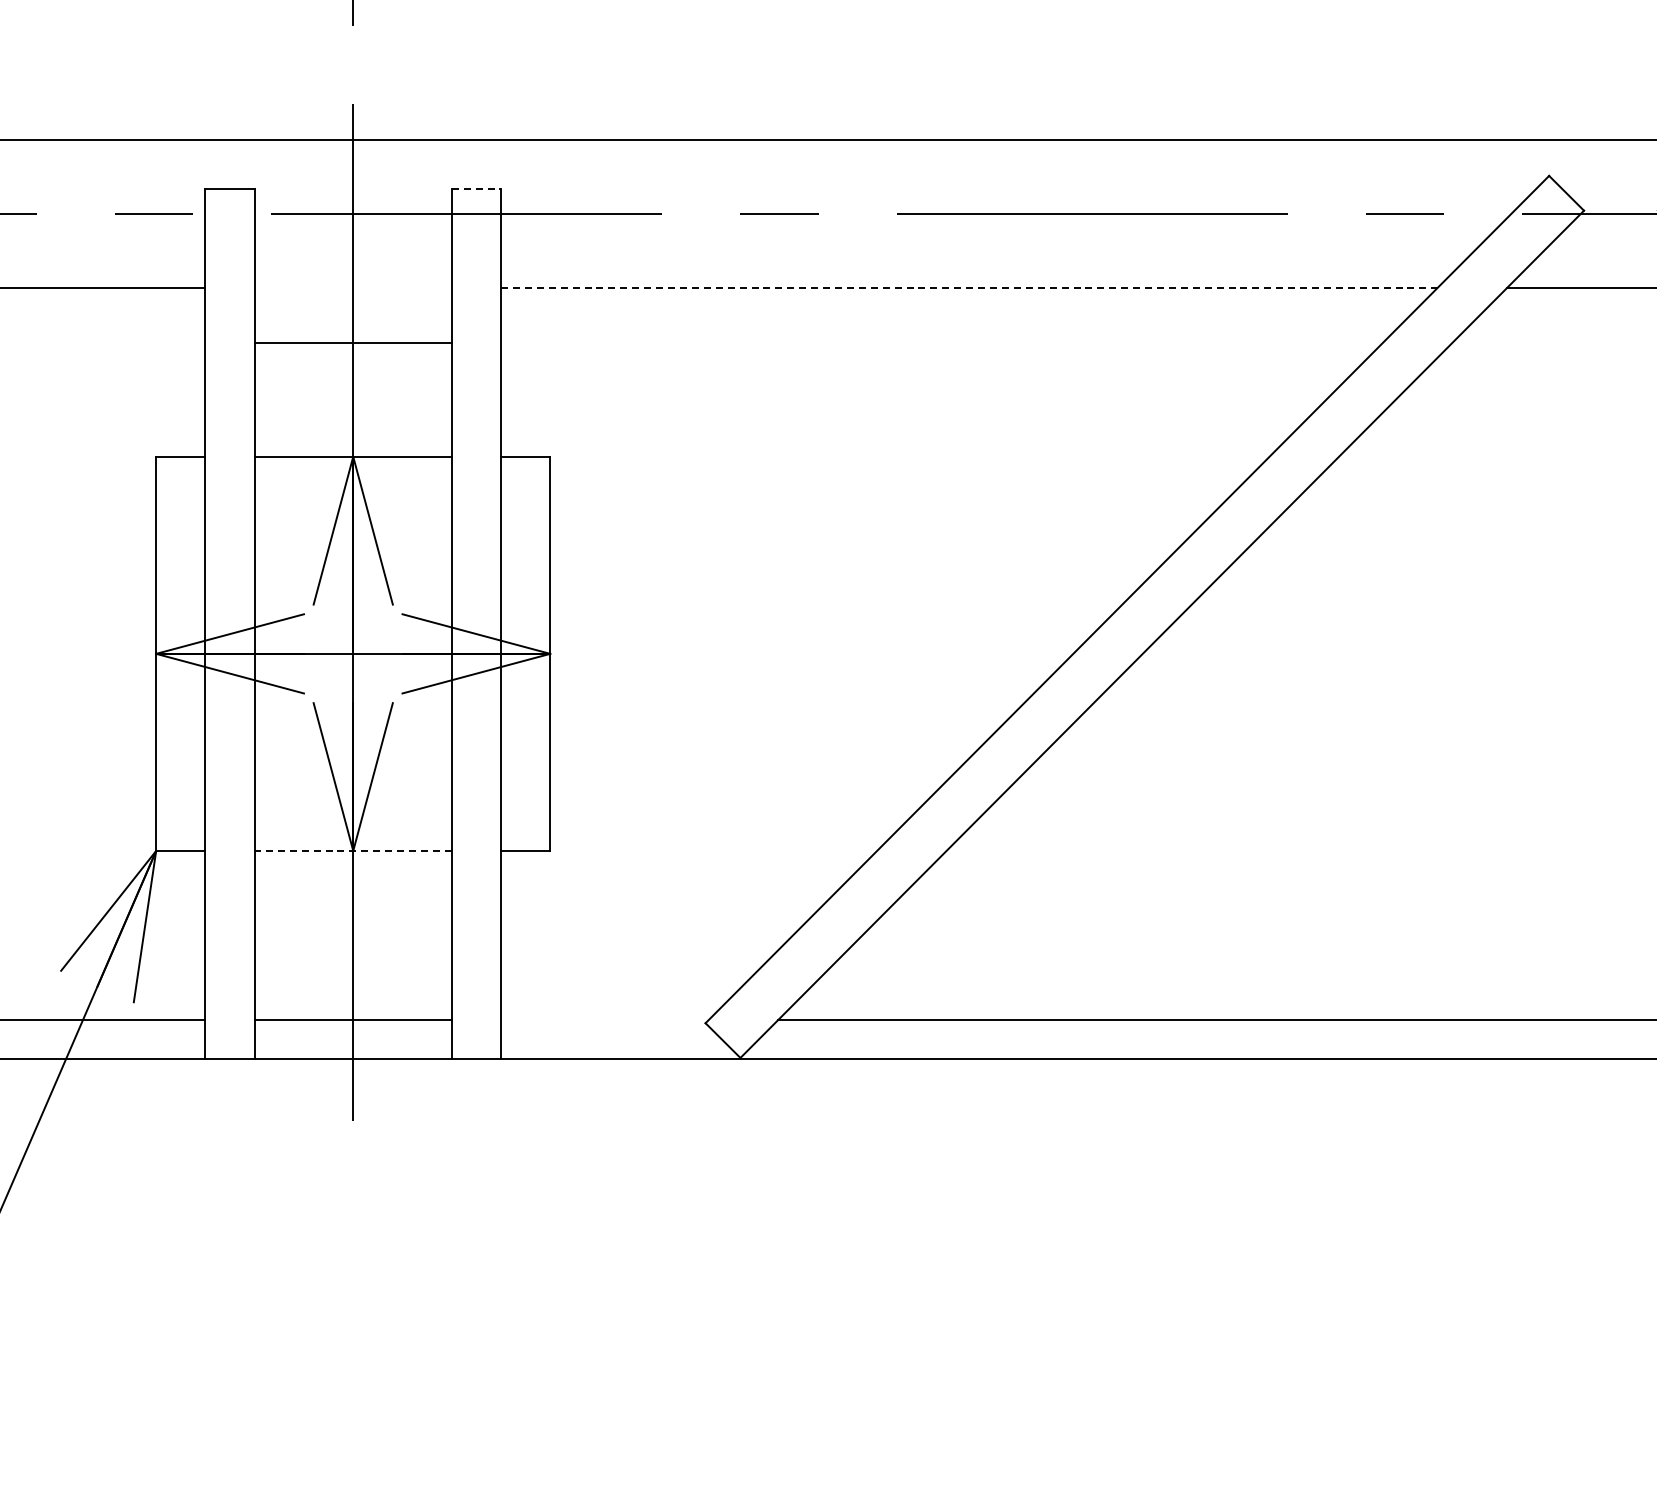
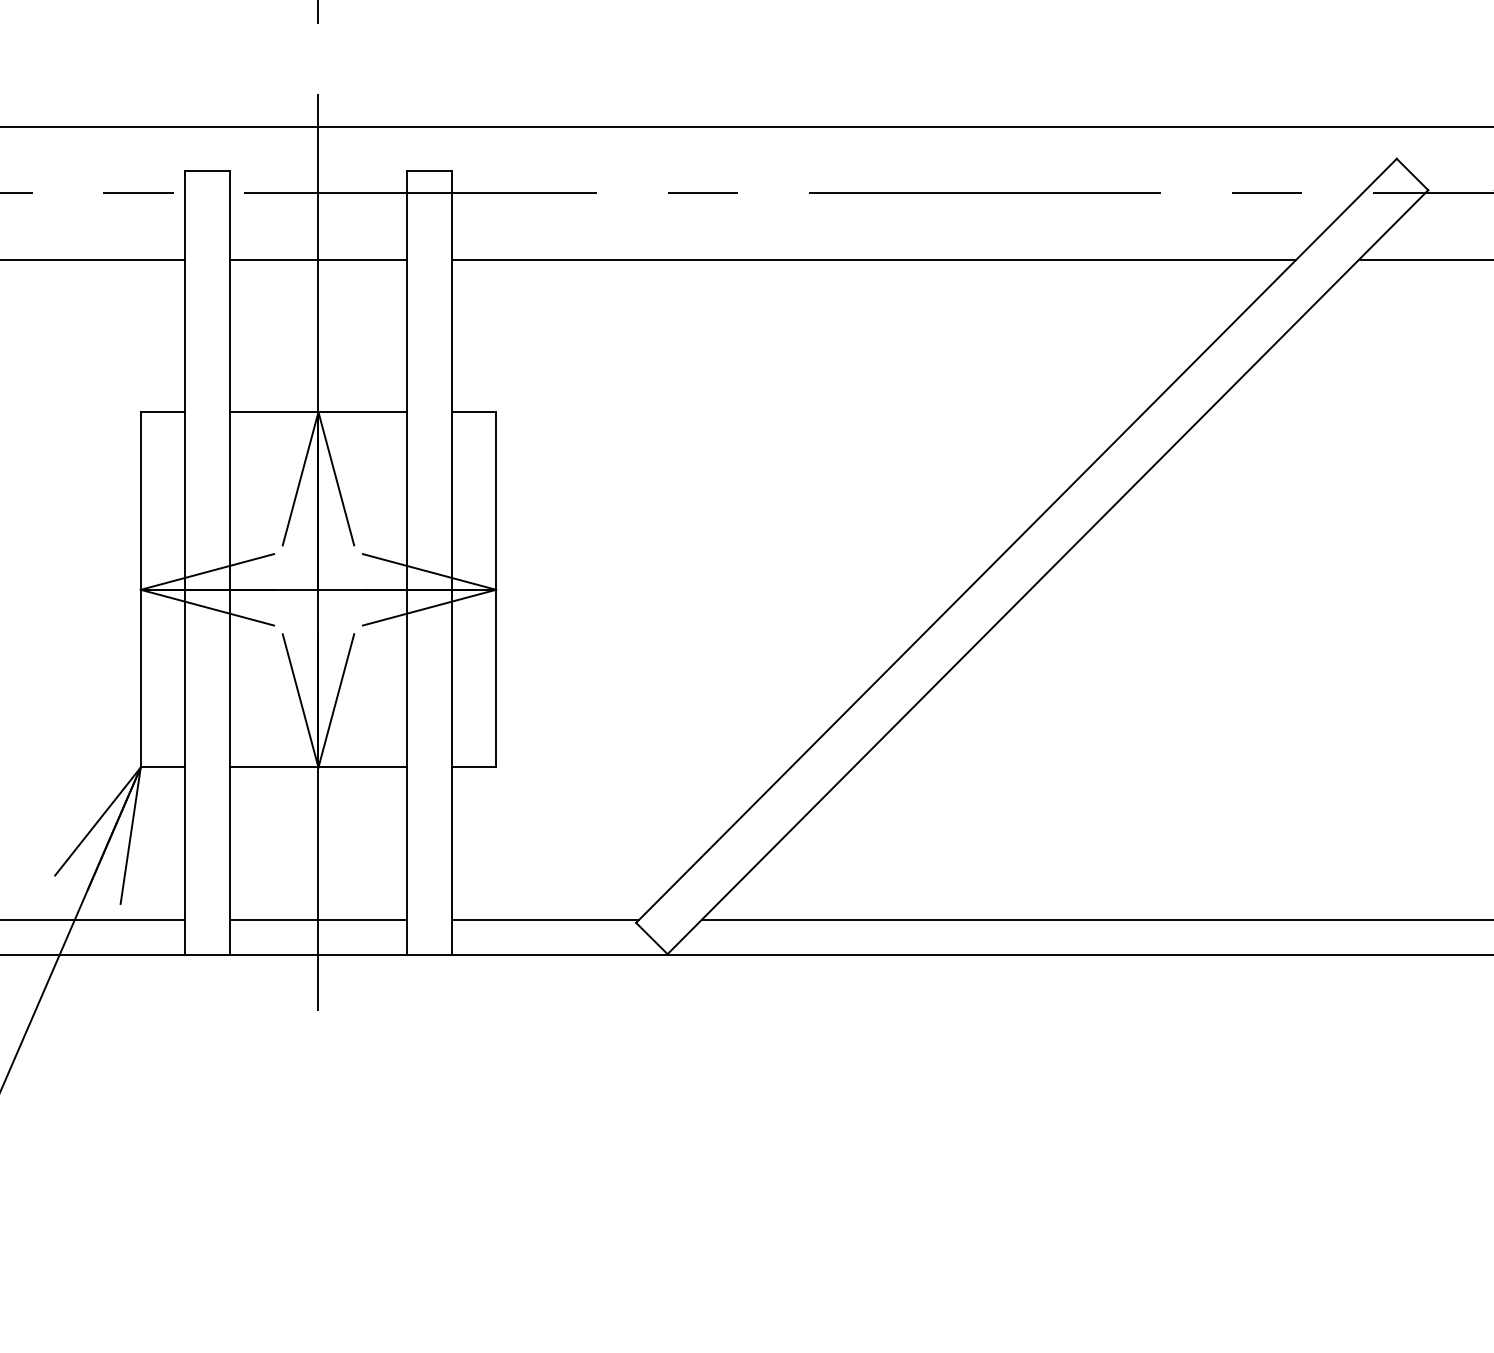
line: (476, 189) -> (429, 171), dashed -> solid
line: (969, 287) -> (874, 259), dashed -> solid
line: (352, 342) -> (317, 259), moved
line: (353, 850) -> (318, 767), dashed -> solid
line: (604, 1019) -> (545, 919), added

